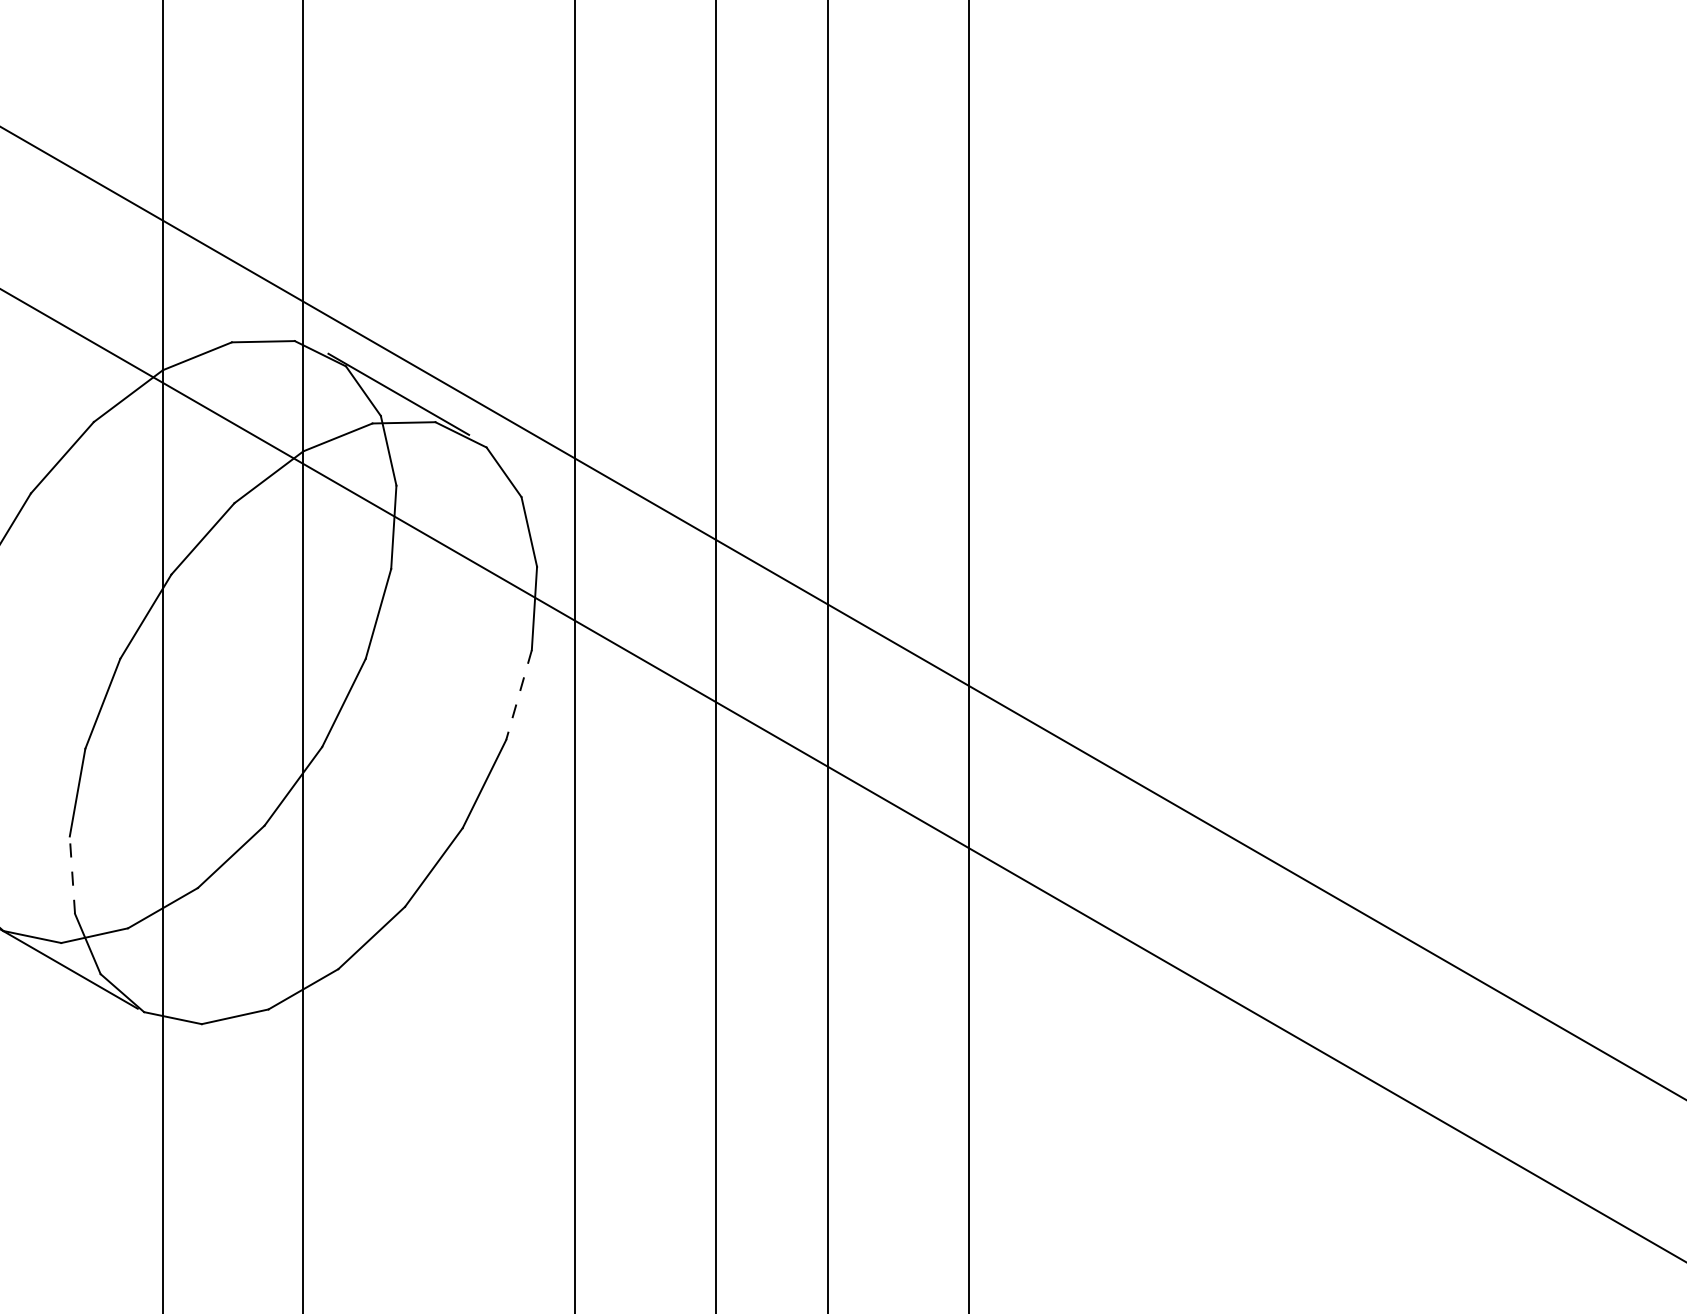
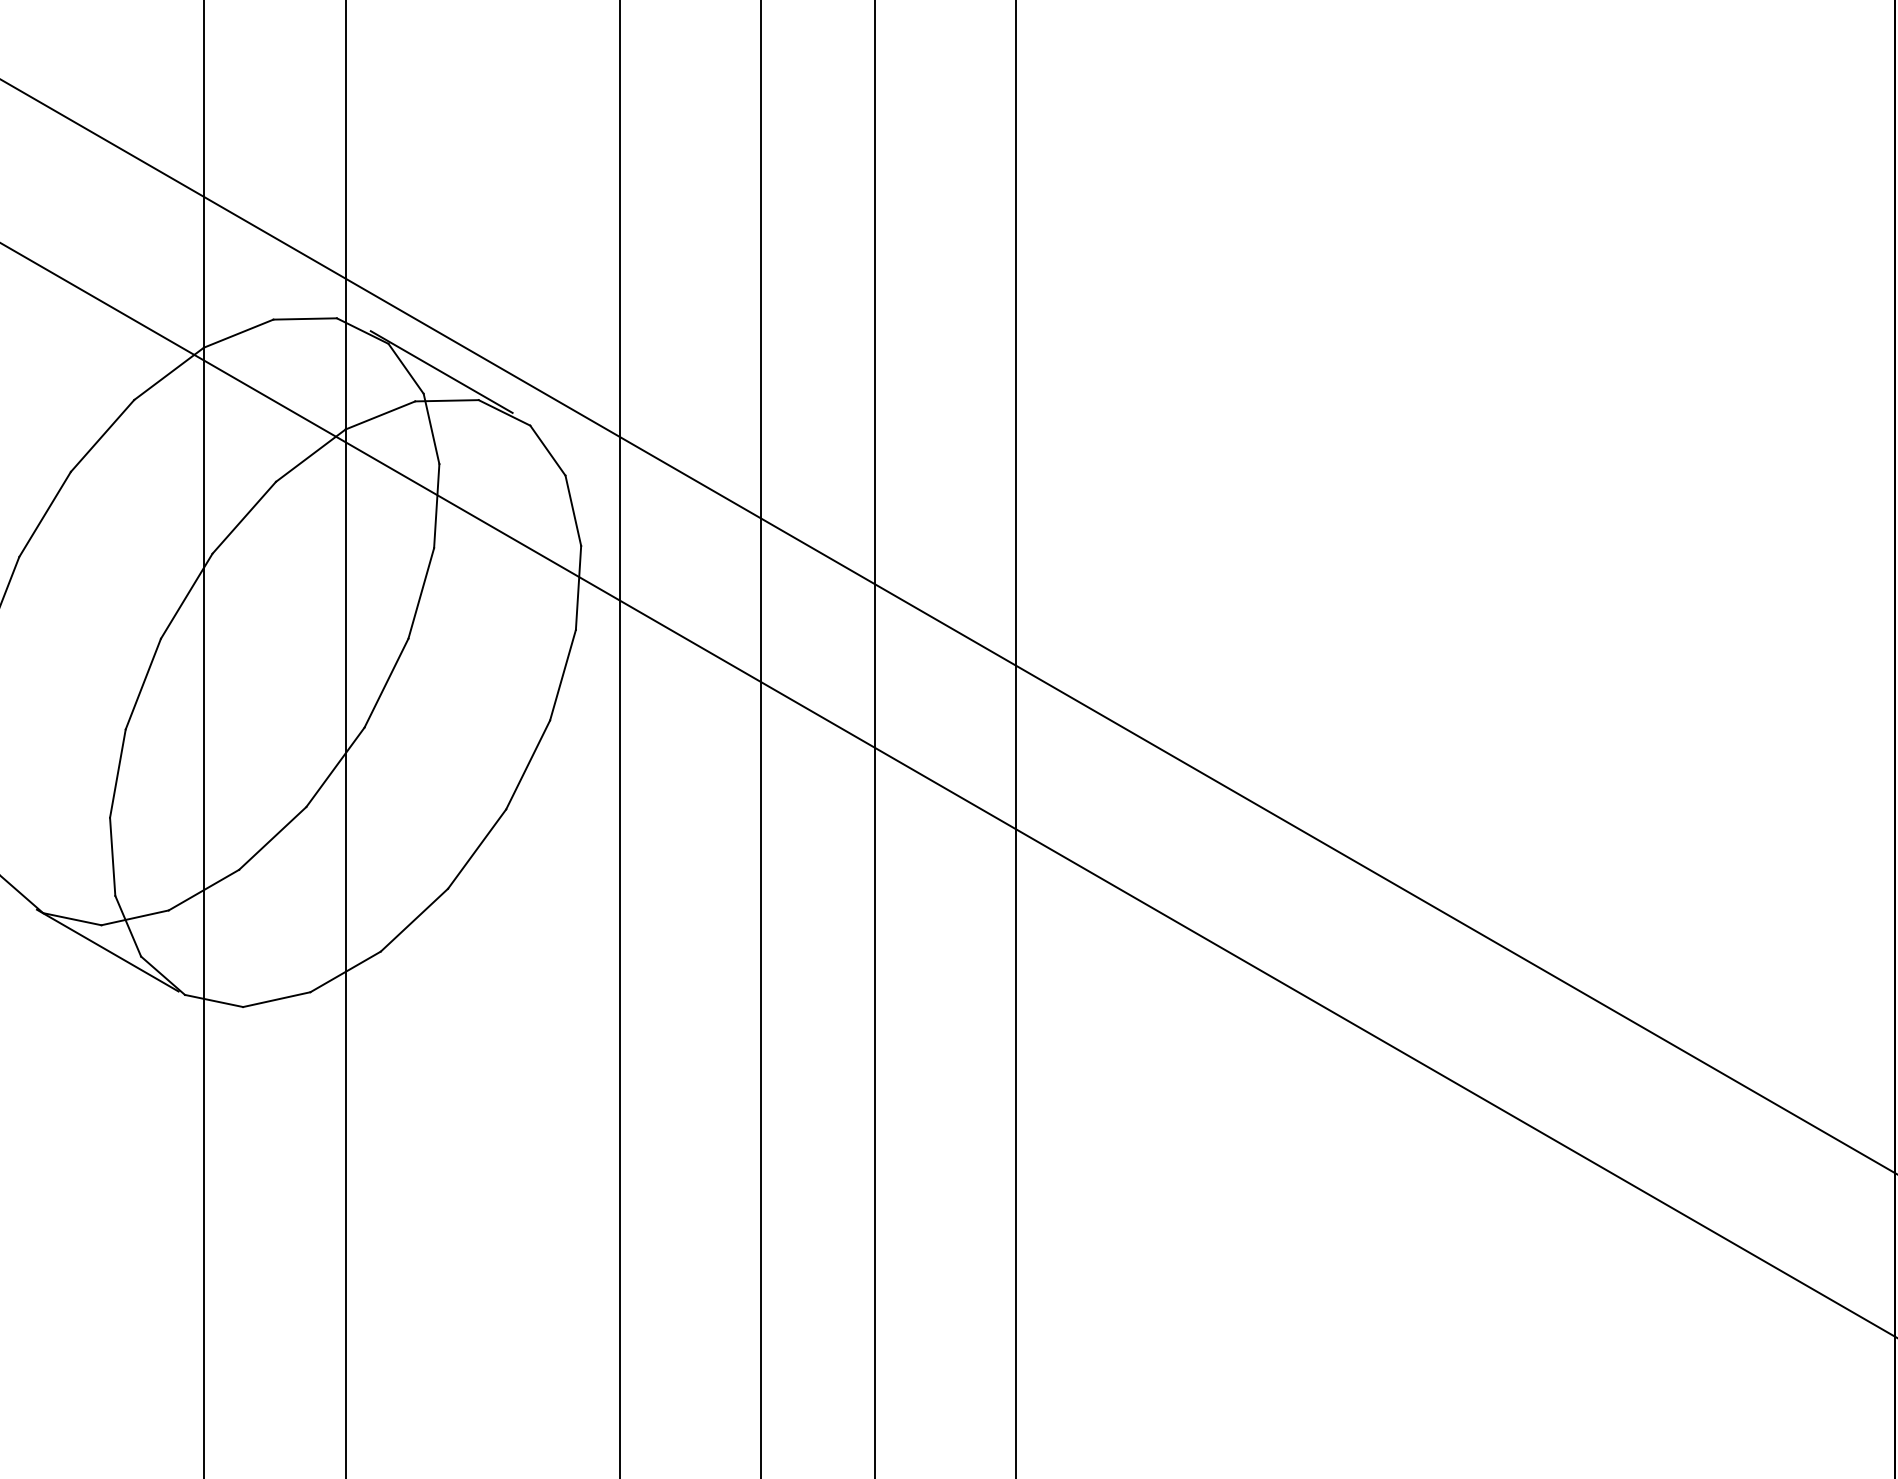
line: (518, 695) -> (562, 675), dashed -> solid
line: (72, 874) -> (112, 856), dashed -> solid

